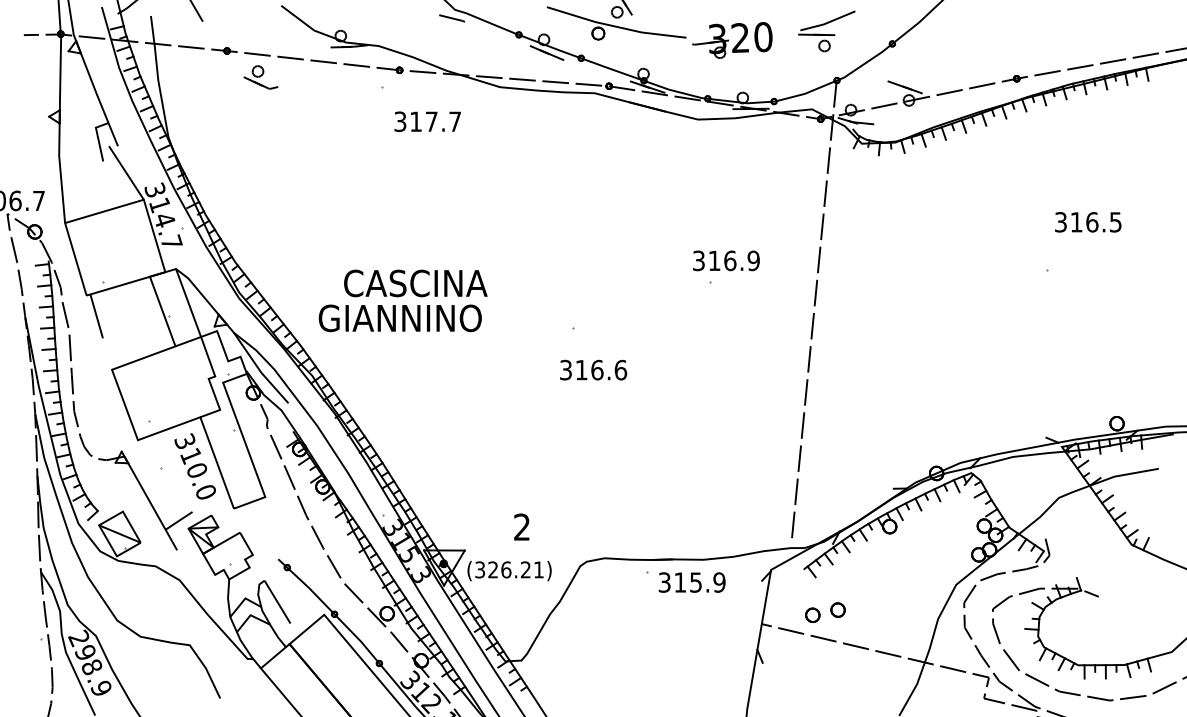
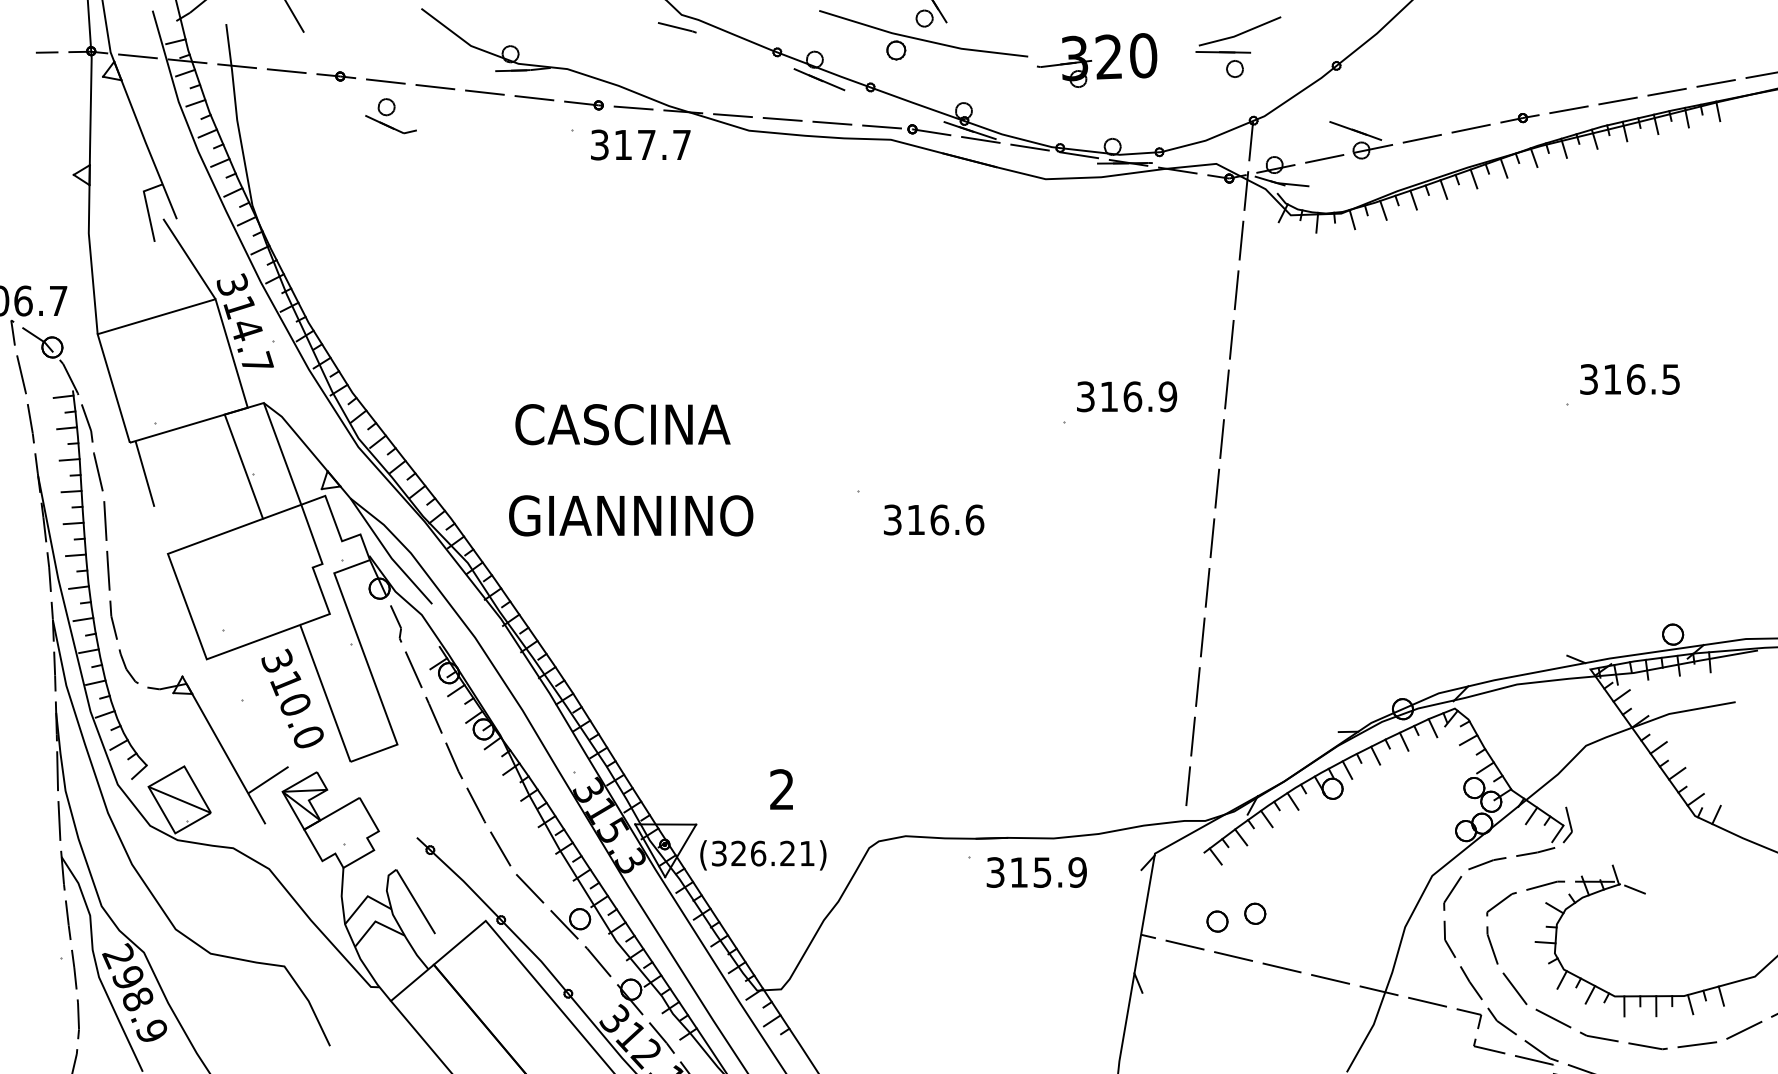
text: (427, 121) -> (640, 144), moved
text: (1088, 222) -> (1630, 379), moved
text: (726, 260) -> (1127, 396), moved
text: (399, 318) -> (629, 516), moved
text: (593, 369) -> (933, 519), moved

